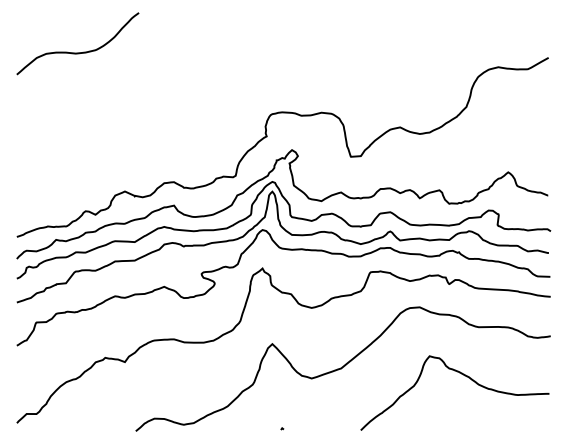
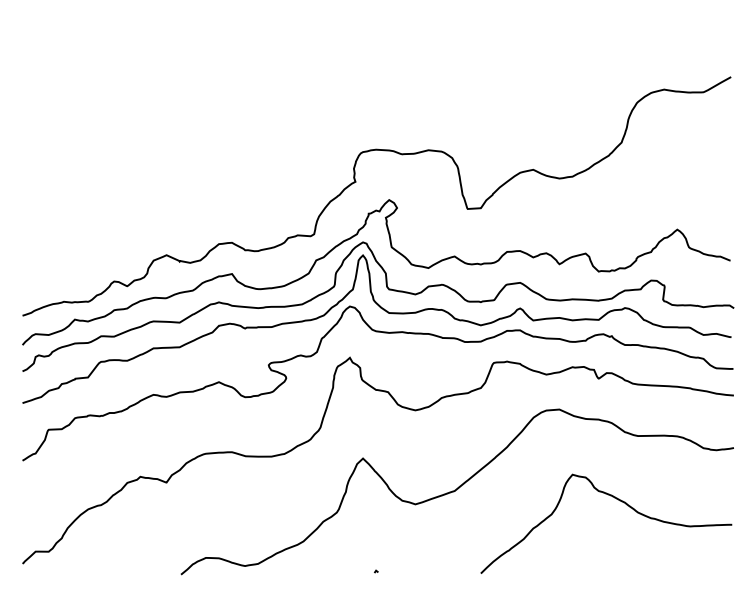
curve: (77, 52) -> (103, 69), removed

